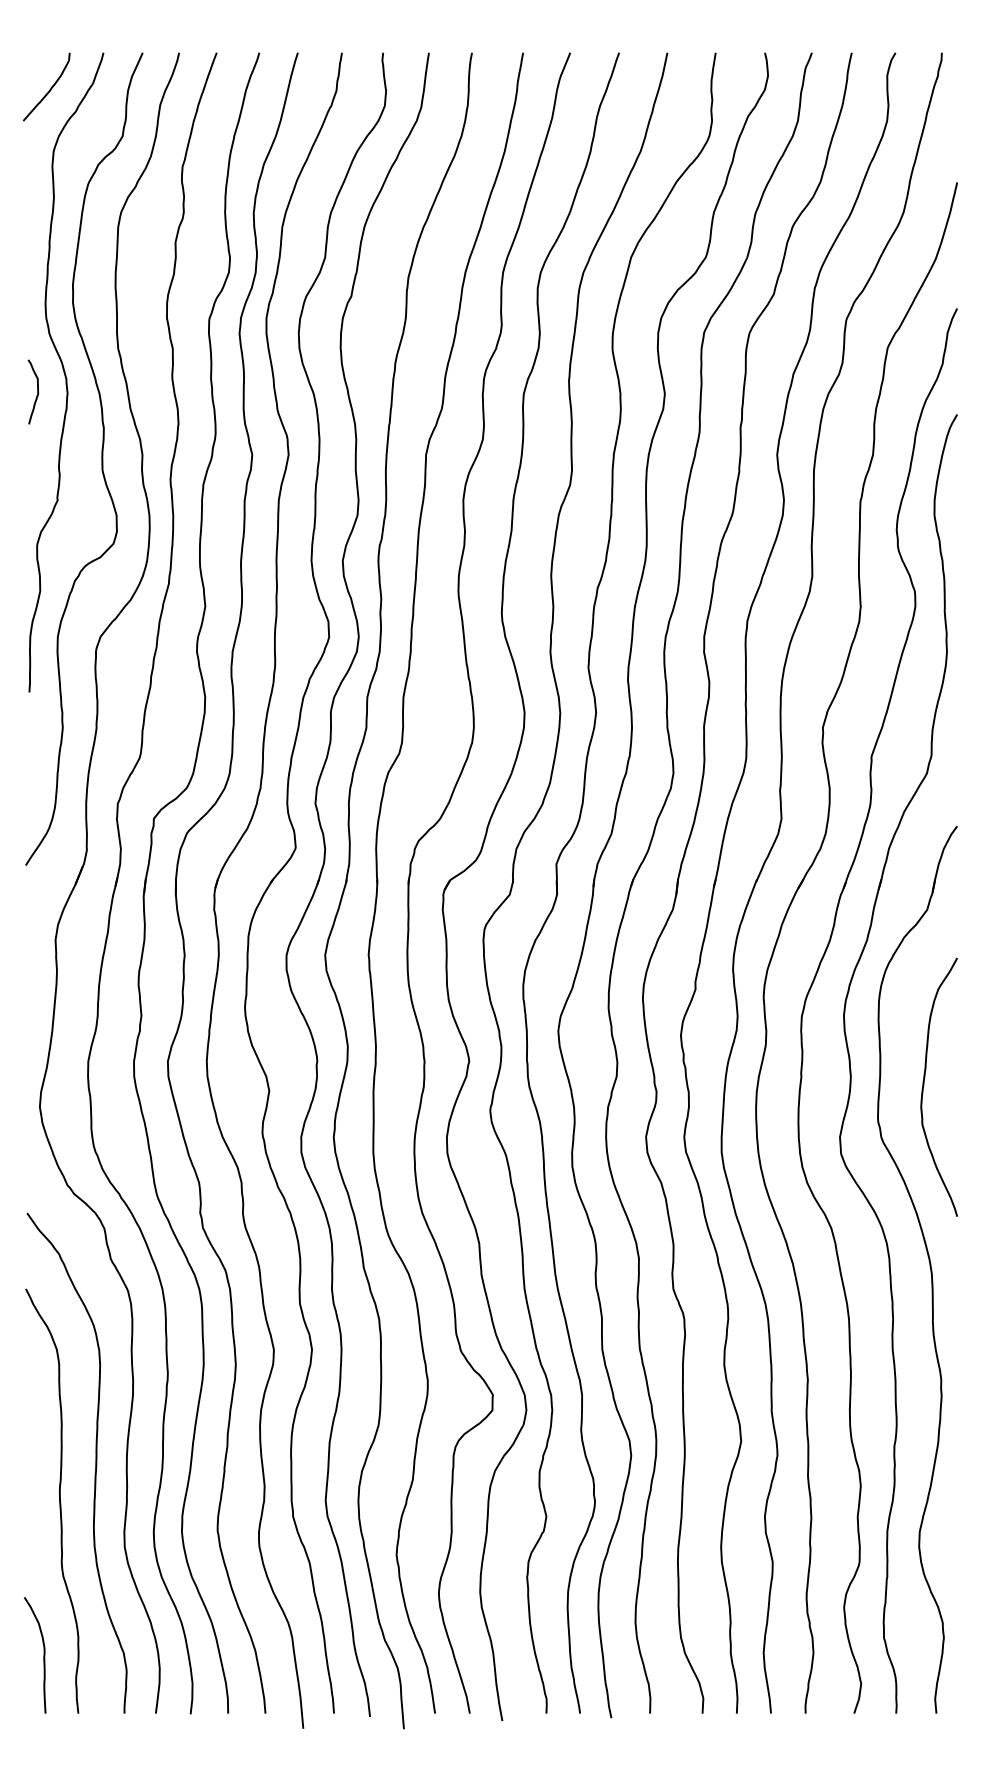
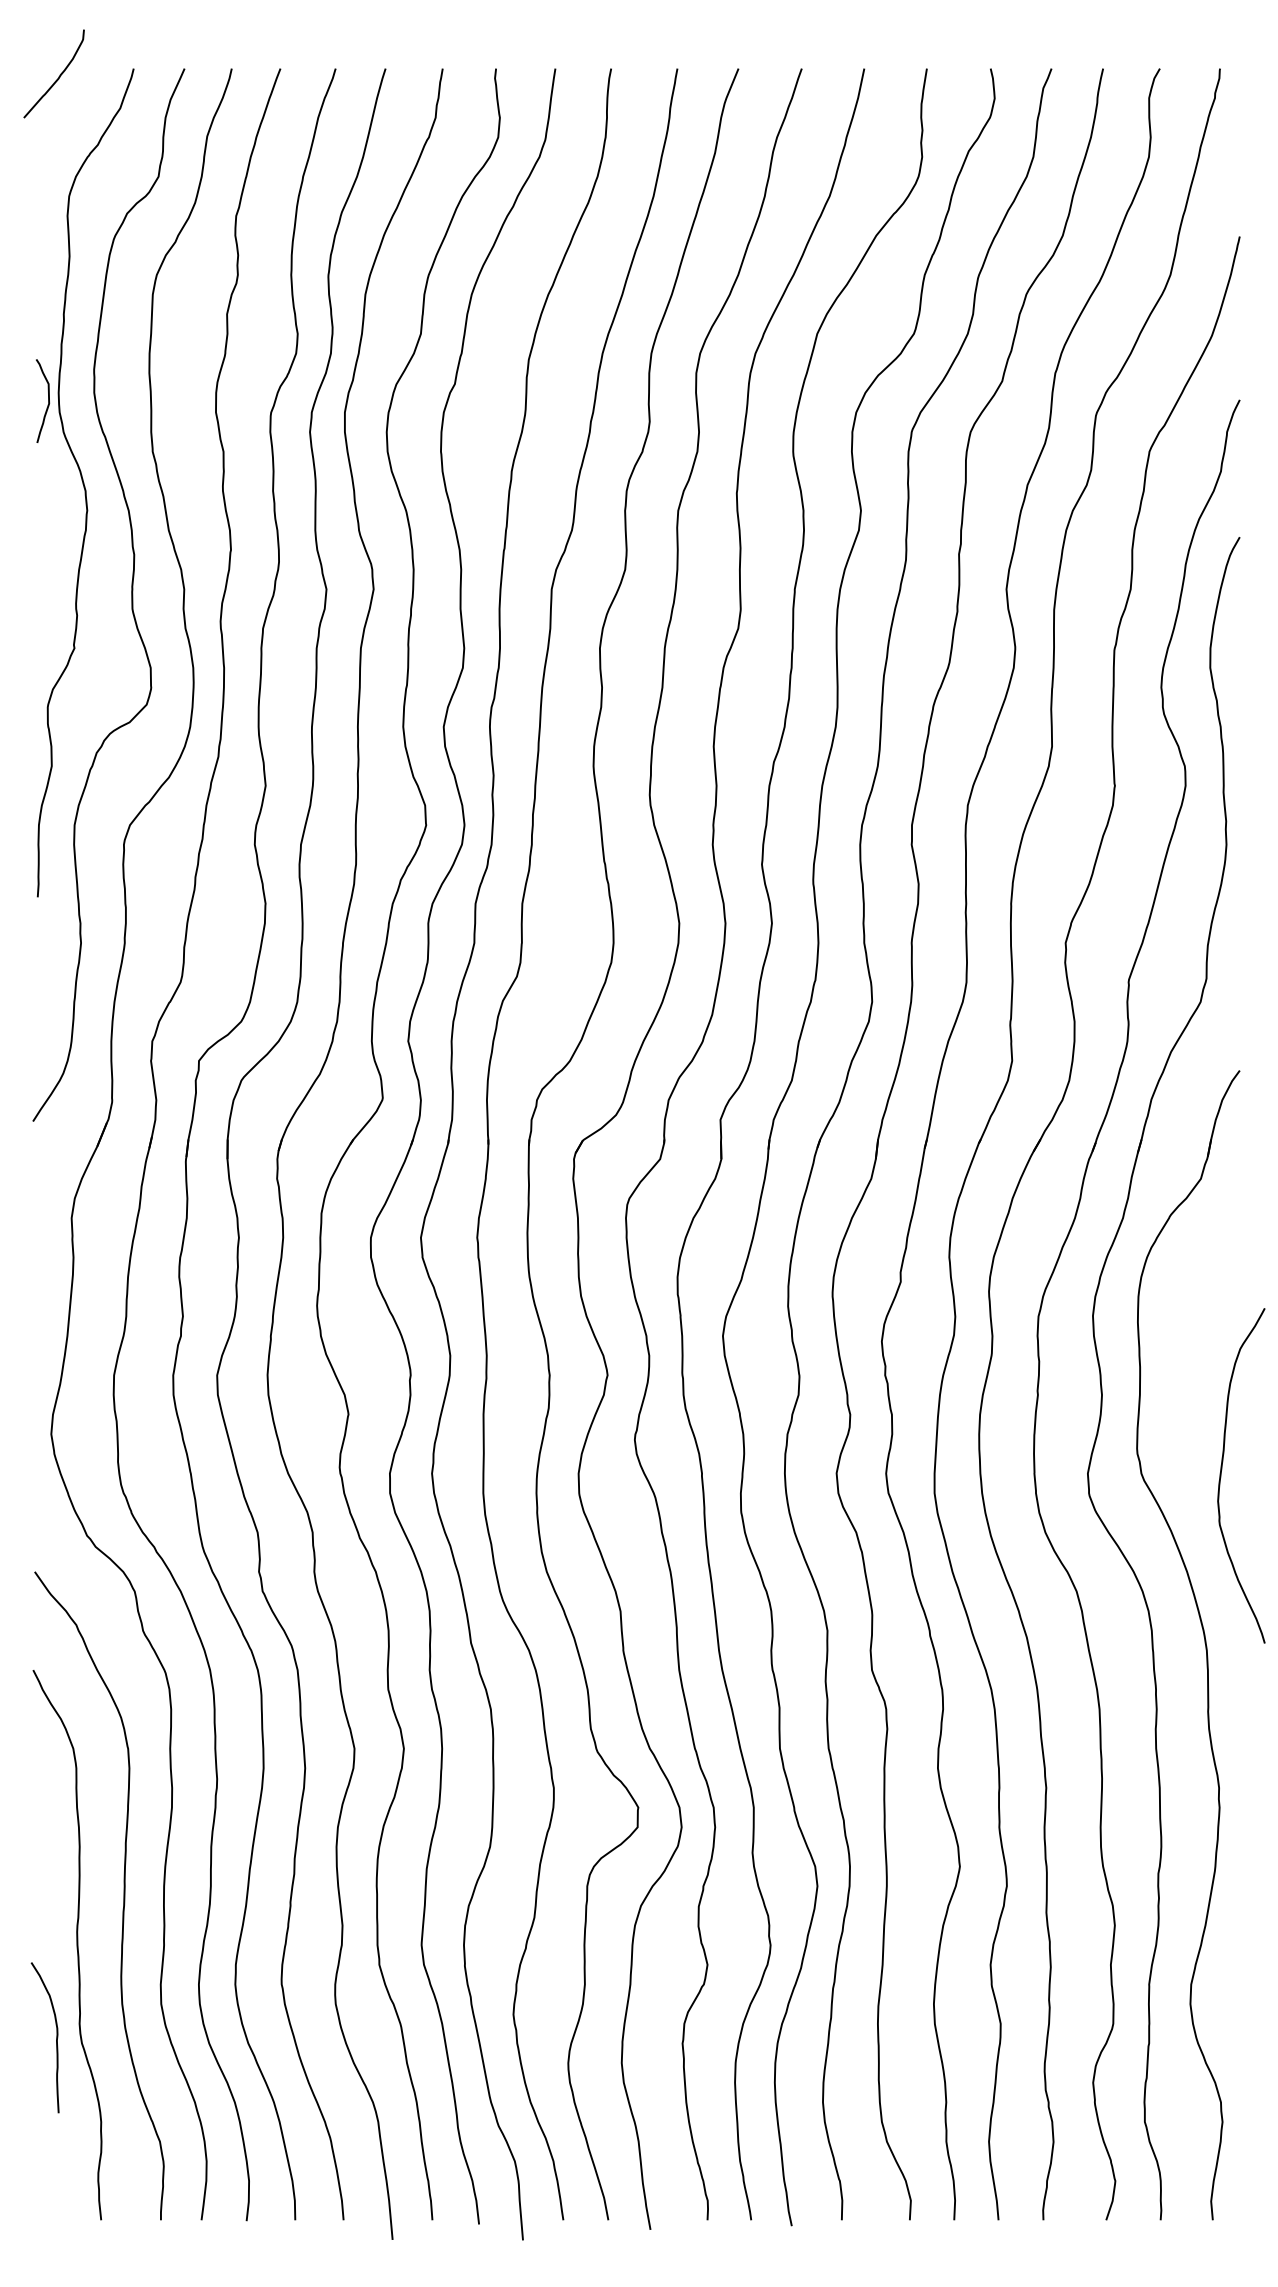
curve: (50, 88) -> (58, 76), moved
curve: (37, 391) -> (48, 400), moved
curve: (924, 1082) -> (1222, 1469), moved
curve: (43, 1655) -> (56, 2037), moved

